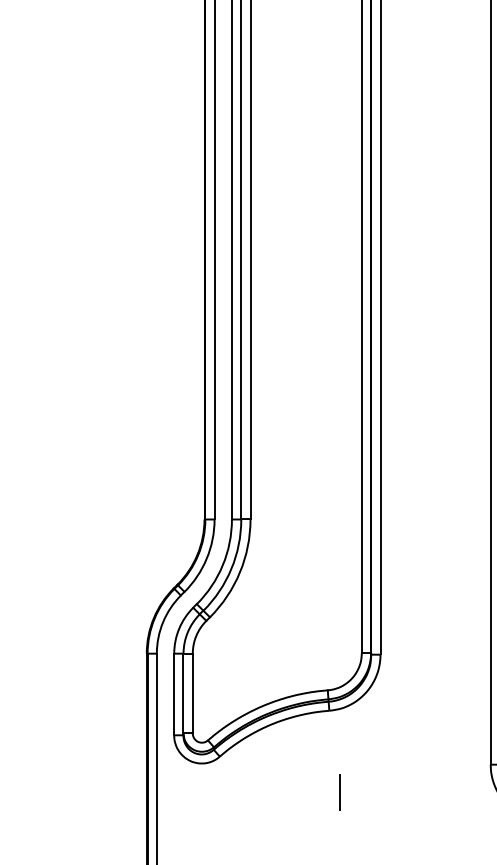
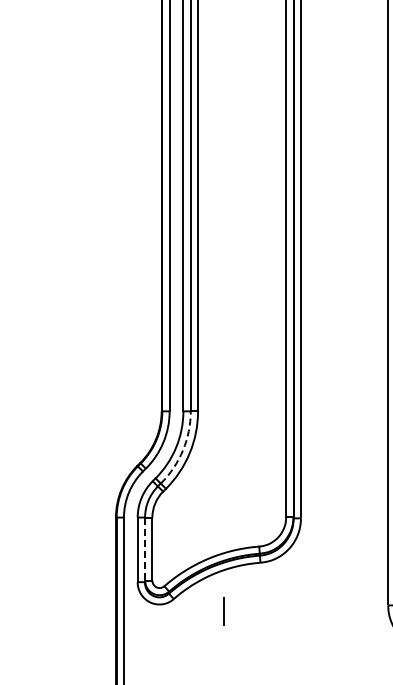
arc: (232, 568) -> (183, 450), solid -> dashed
line: (182, 695) -> (144, 550), solid -> dashed
line: (339, 792) -> (223, 611), moved

